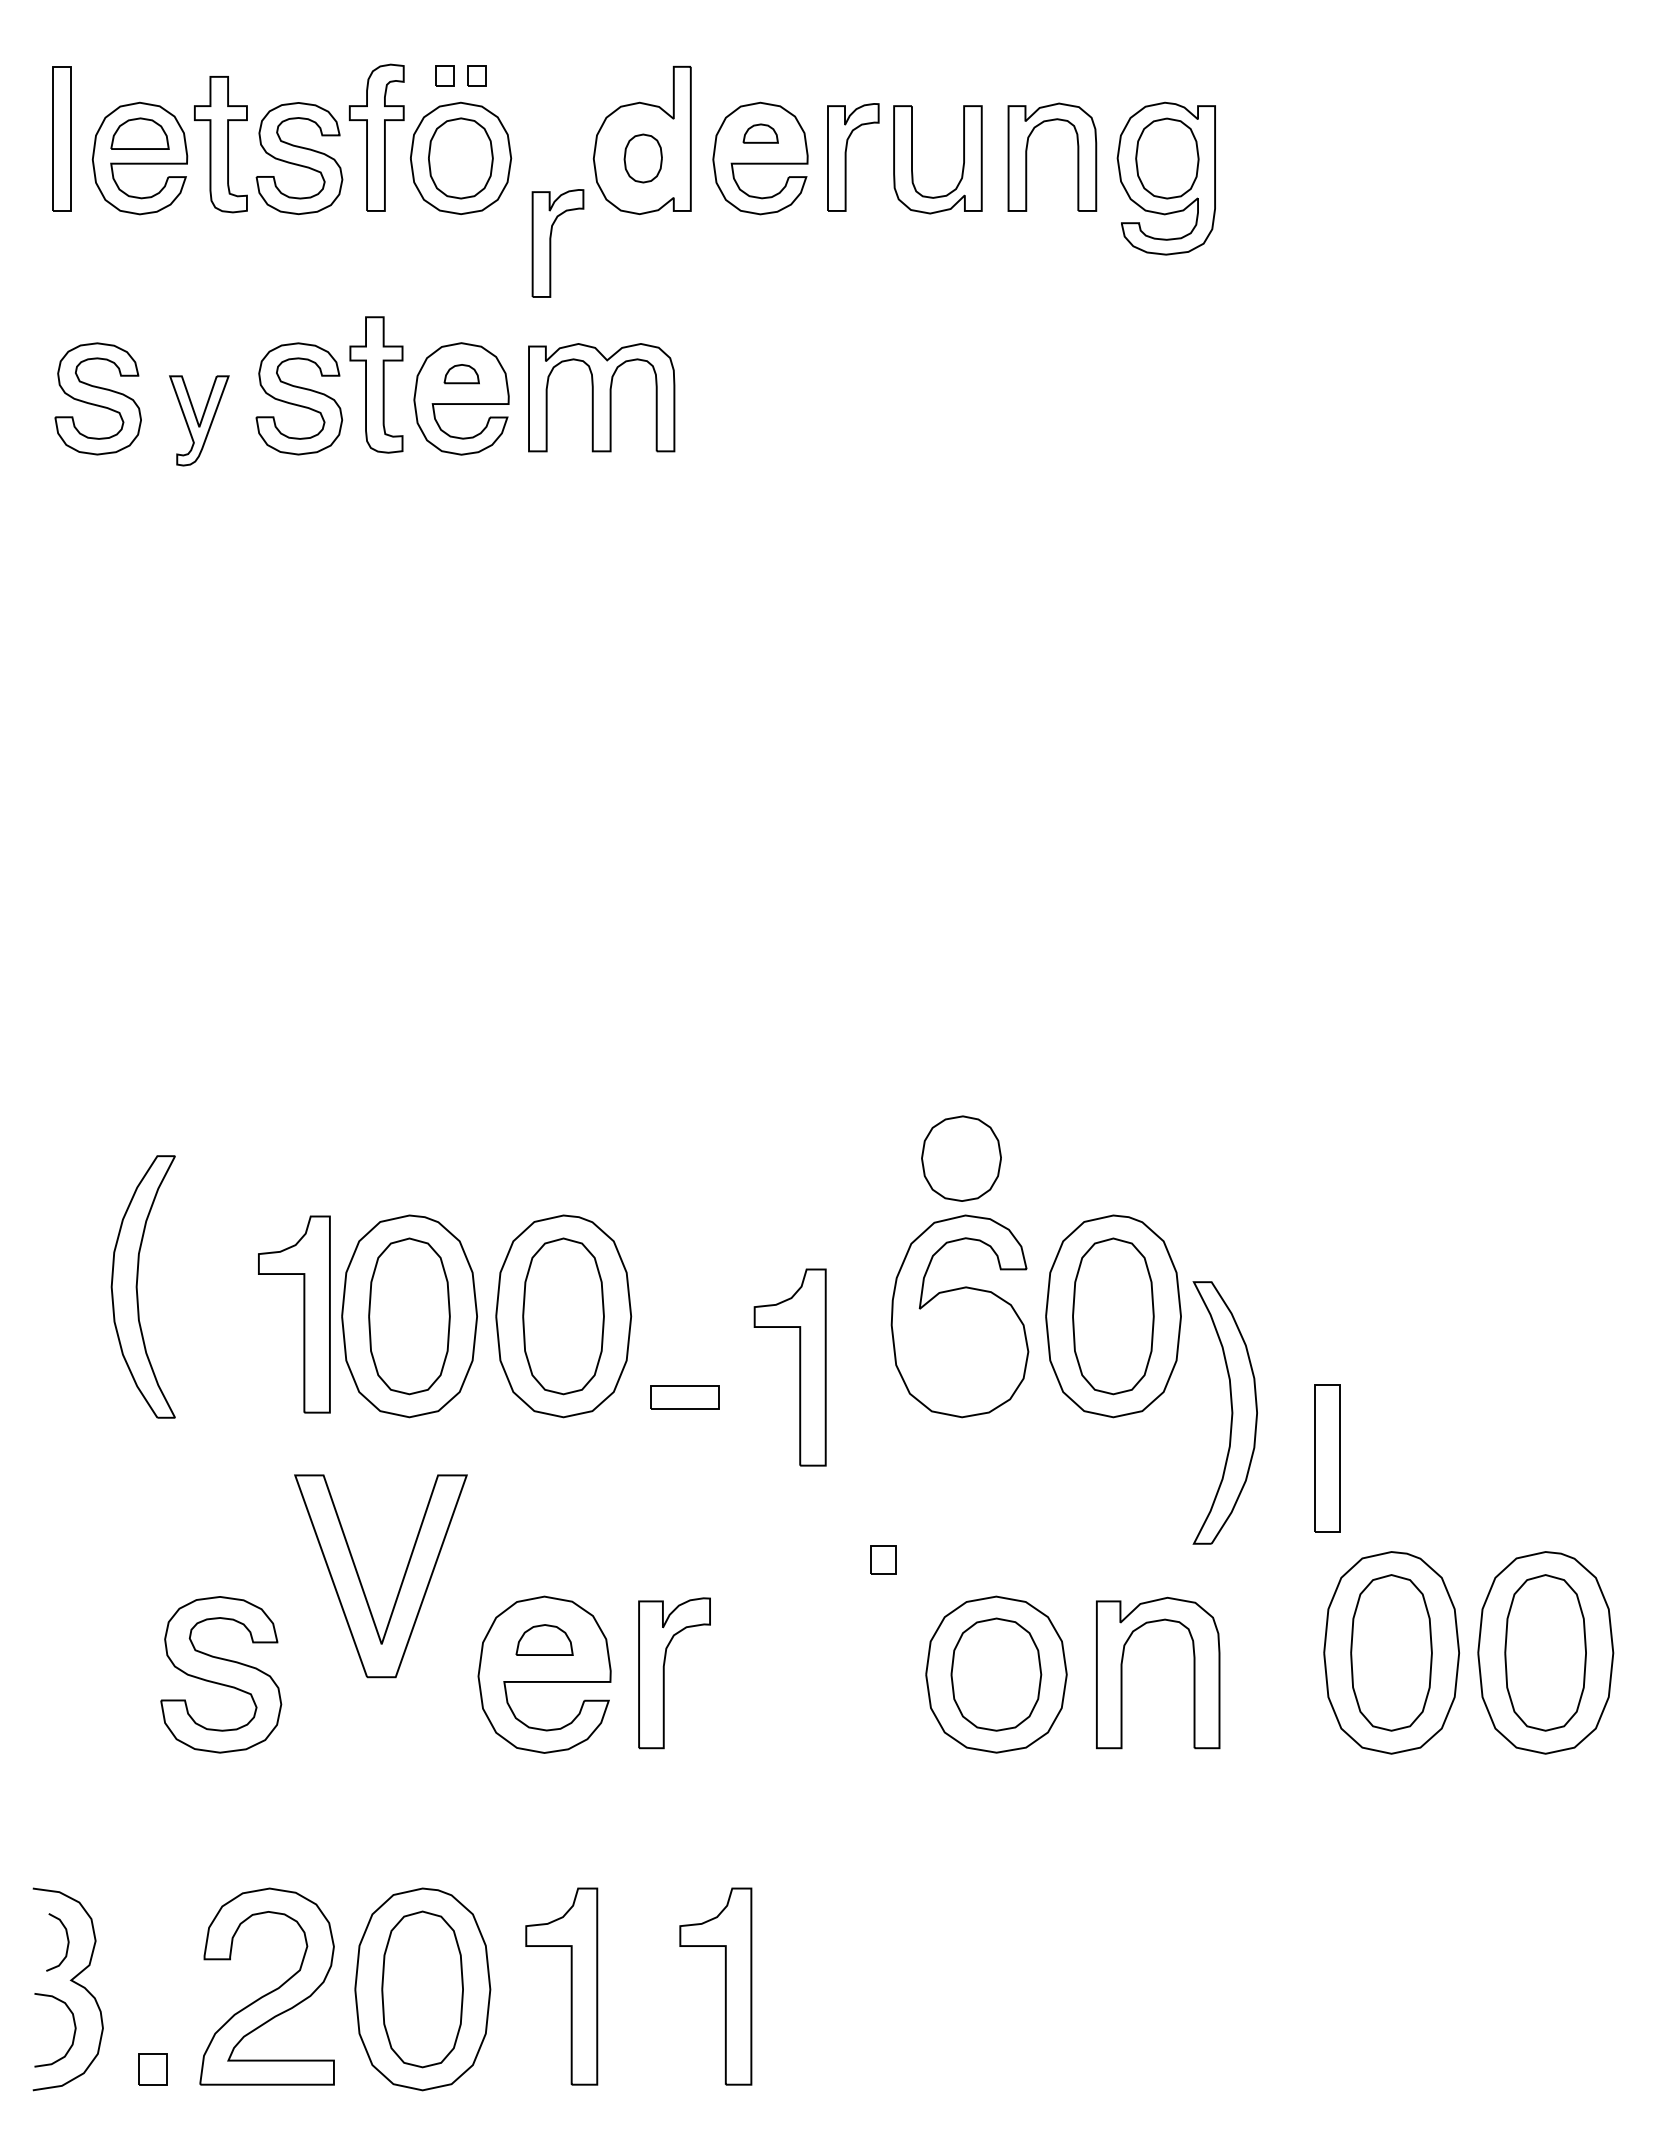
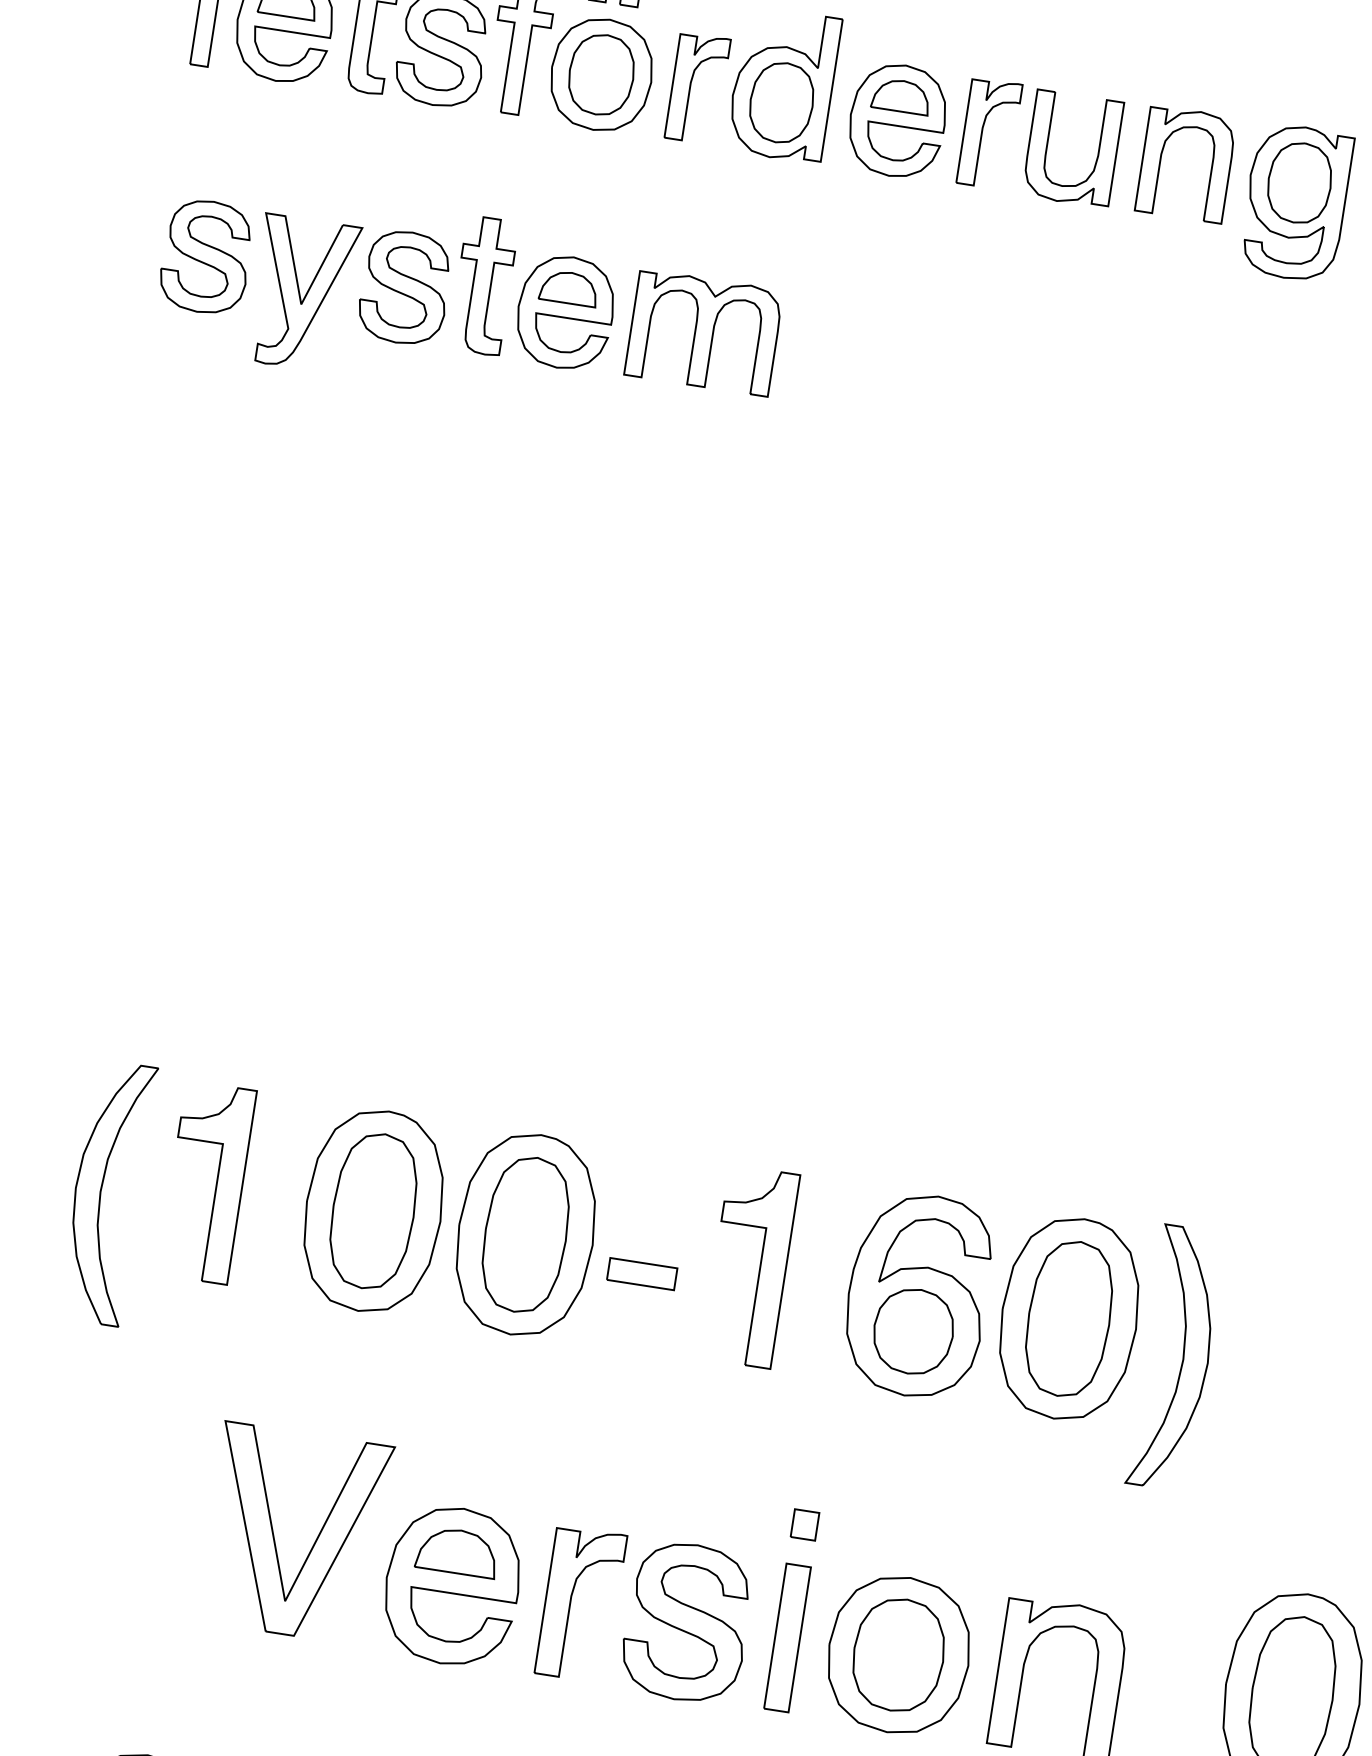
part: (760, 133) -> (901, 95), size x1.67
part: (643, 158) -> (782, 102), size x1.67
part: (557, 243) -> (697, 88), moved
part: (461, 373) -> (569, 287), size x1.67
part: (199, 420) -> (303, 293), size x1.67
part: (961, 1158) -> (913, 1331), moved
part: (142, 1286) -> (106, 1192), moved
part: (303, 1314) -> (215, 1183), moved
part: (799, 1367) -> (759, 1268), moved
part: (684, 1397) -> (642, 1274), moved
part: (1231, 1412) -> (1182, 1358), moved
part: (1327, 1458) -> (787, 1637), moved
part: (362, 1584) -> (275, 1539), moved
part: (544, 1639) -> (457, 1551), size x1.43
part: (221, 1674) -> (687, 1622), moved

